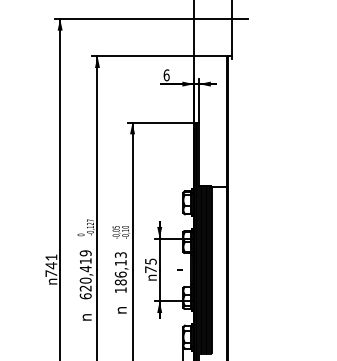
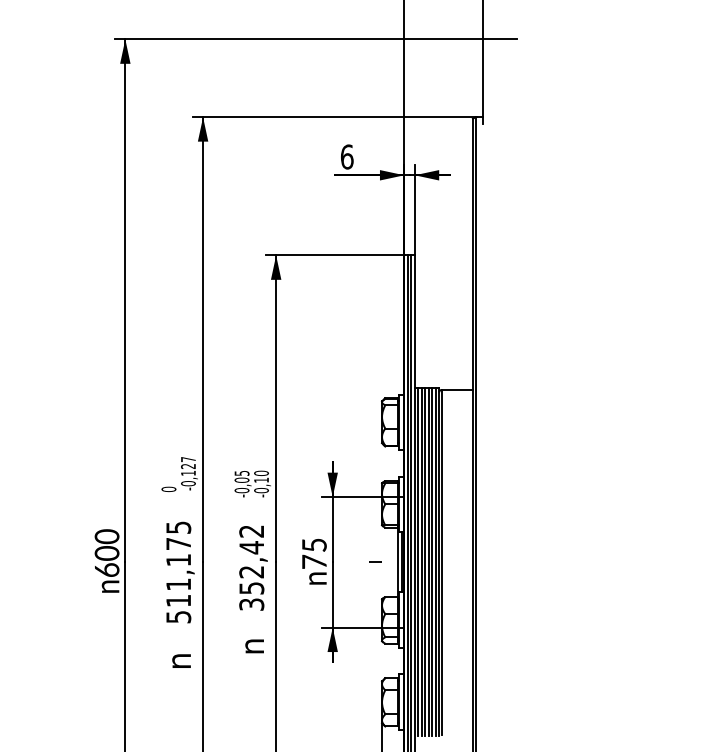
text: (51, 265) -> (107, 553), 741 -> 600
text: (120, 272) -> (251, 567), 186,13 -> 352,42
text: (85, 274) -> (178, 571), 620,419 -> 511,175

